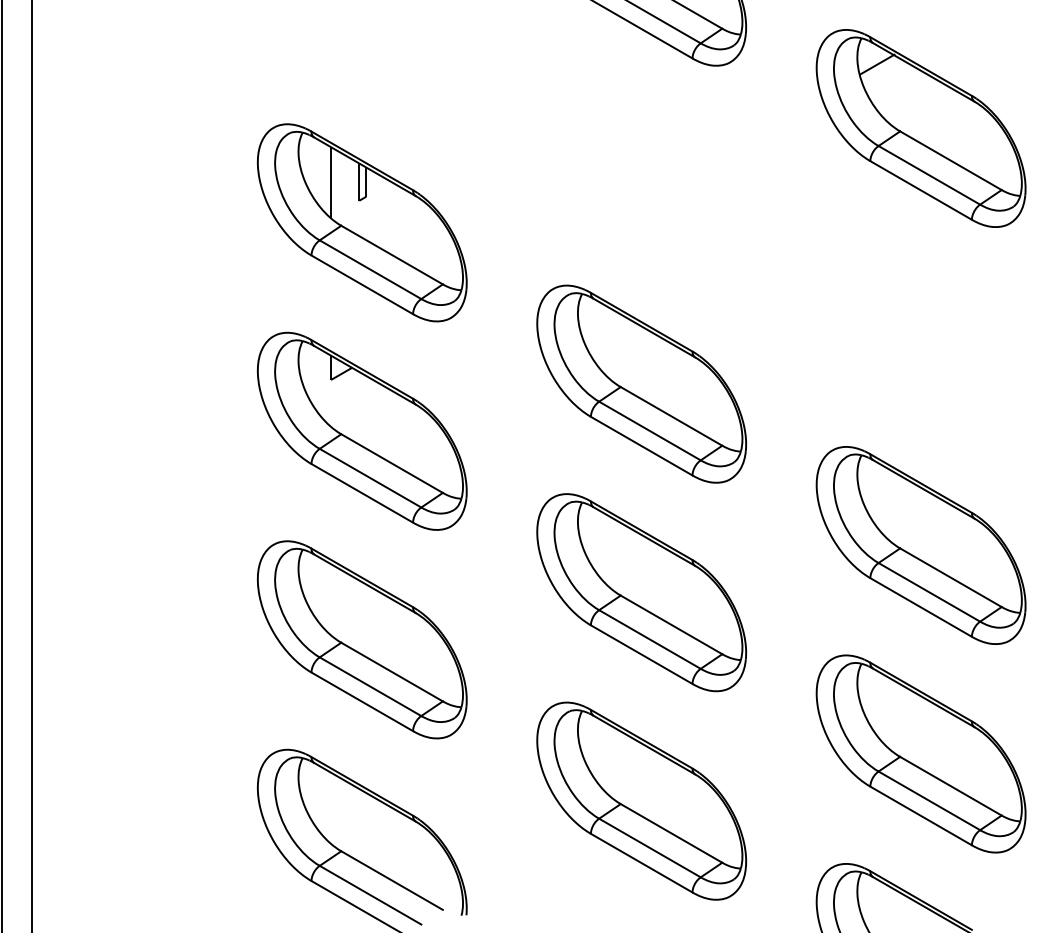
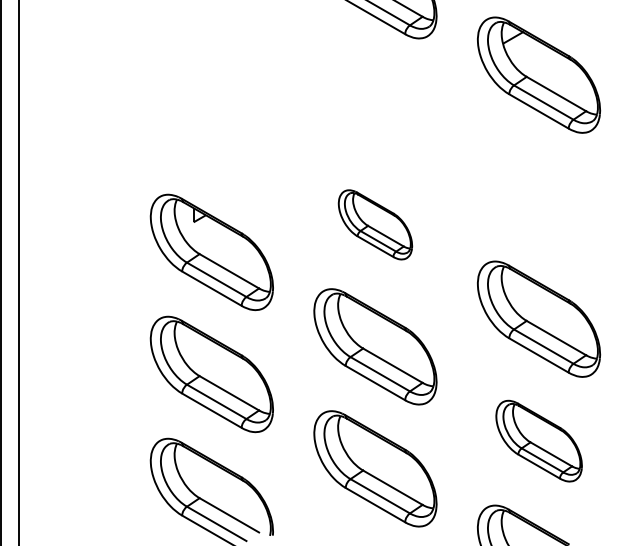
part: (361, 221) -> (211, 129), removed
part: (641, 383) -> (375, 224), size x0.6
part: (922, 752) -> (539, 440), size x0.7

